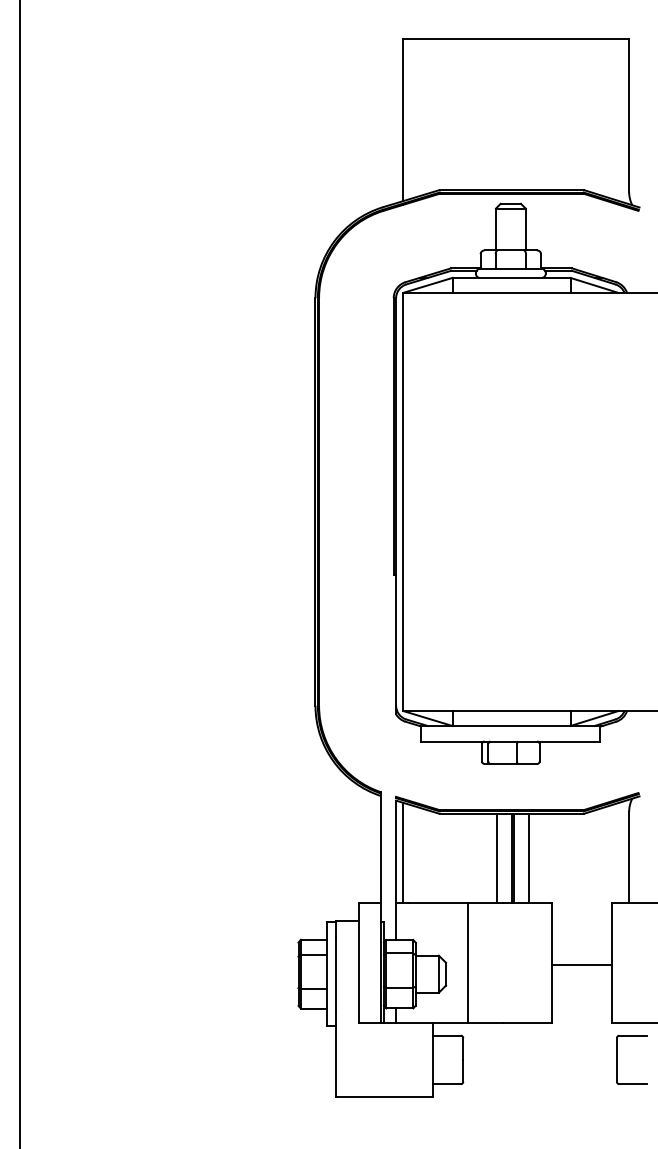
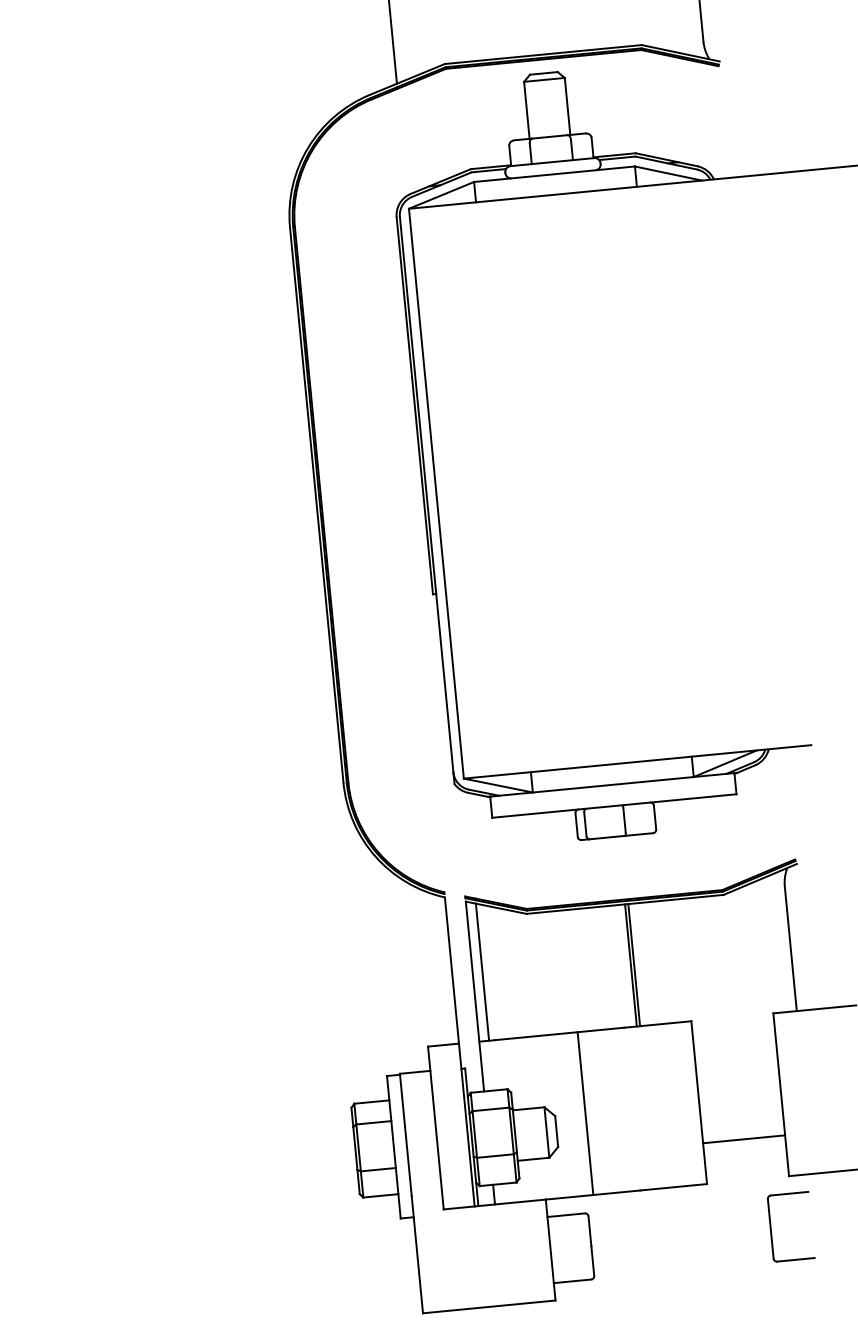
line: (496, 858) -> (610, 967), removed
line: (529, 858) -> (655, 962), removed
line: (581, 964) -> (743, 1138), moved
part: (617, 1059) -> (771, 1228), moved

